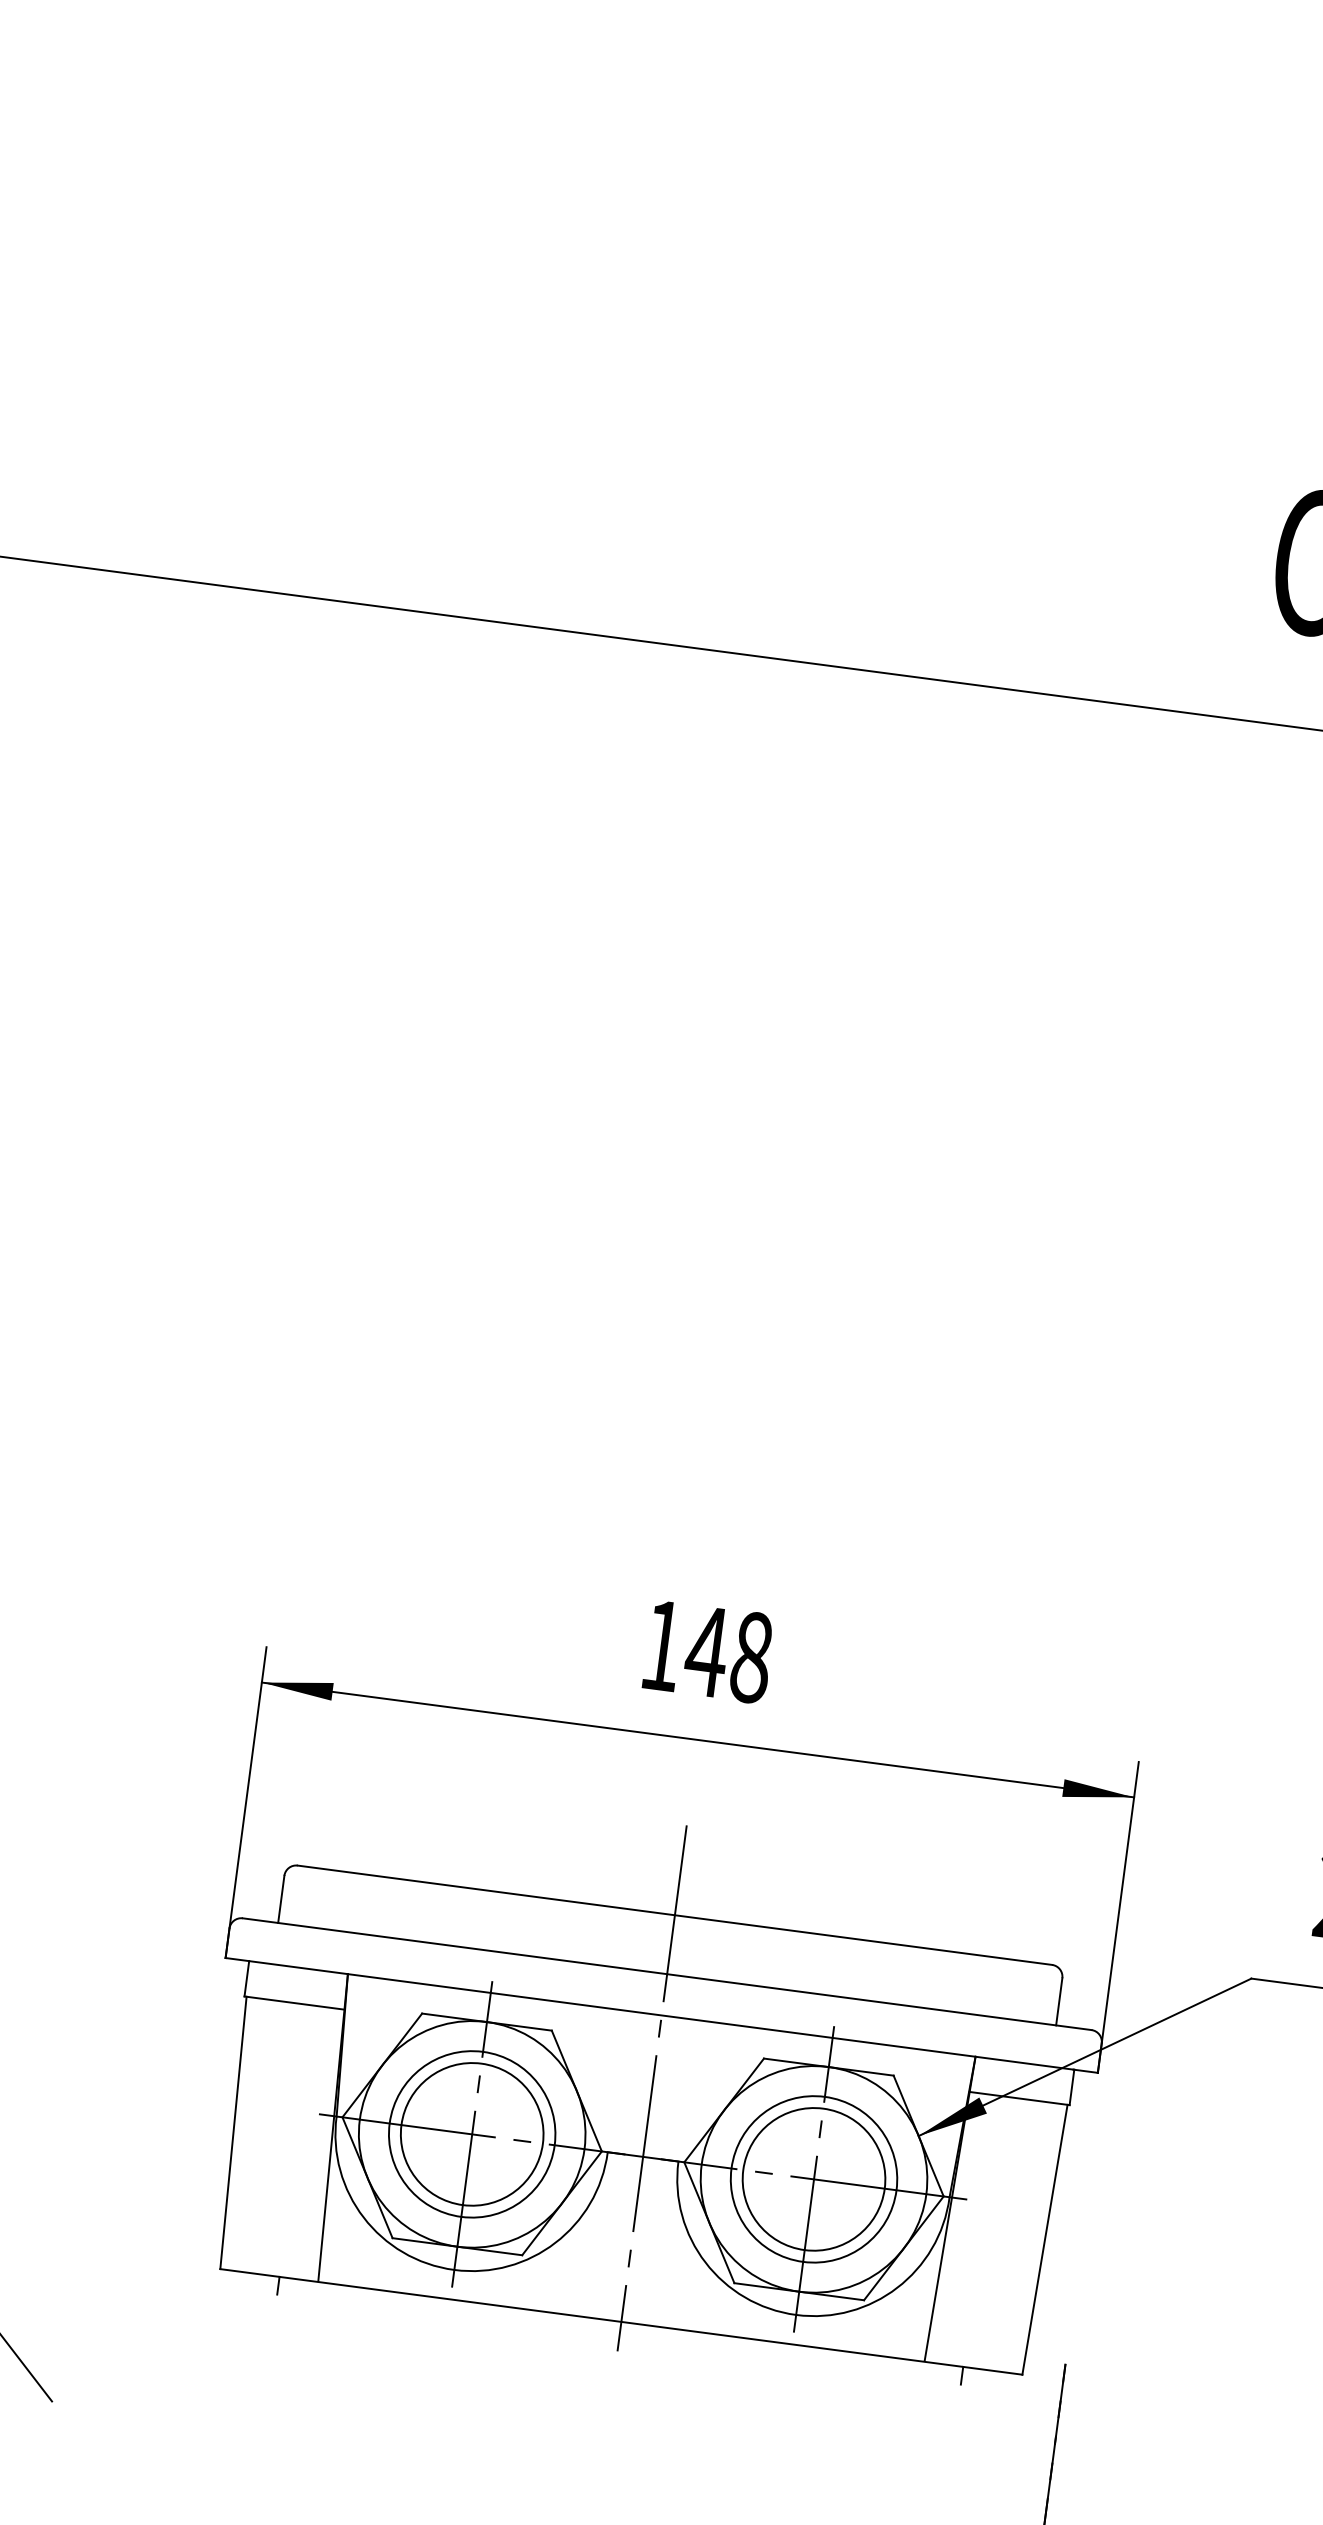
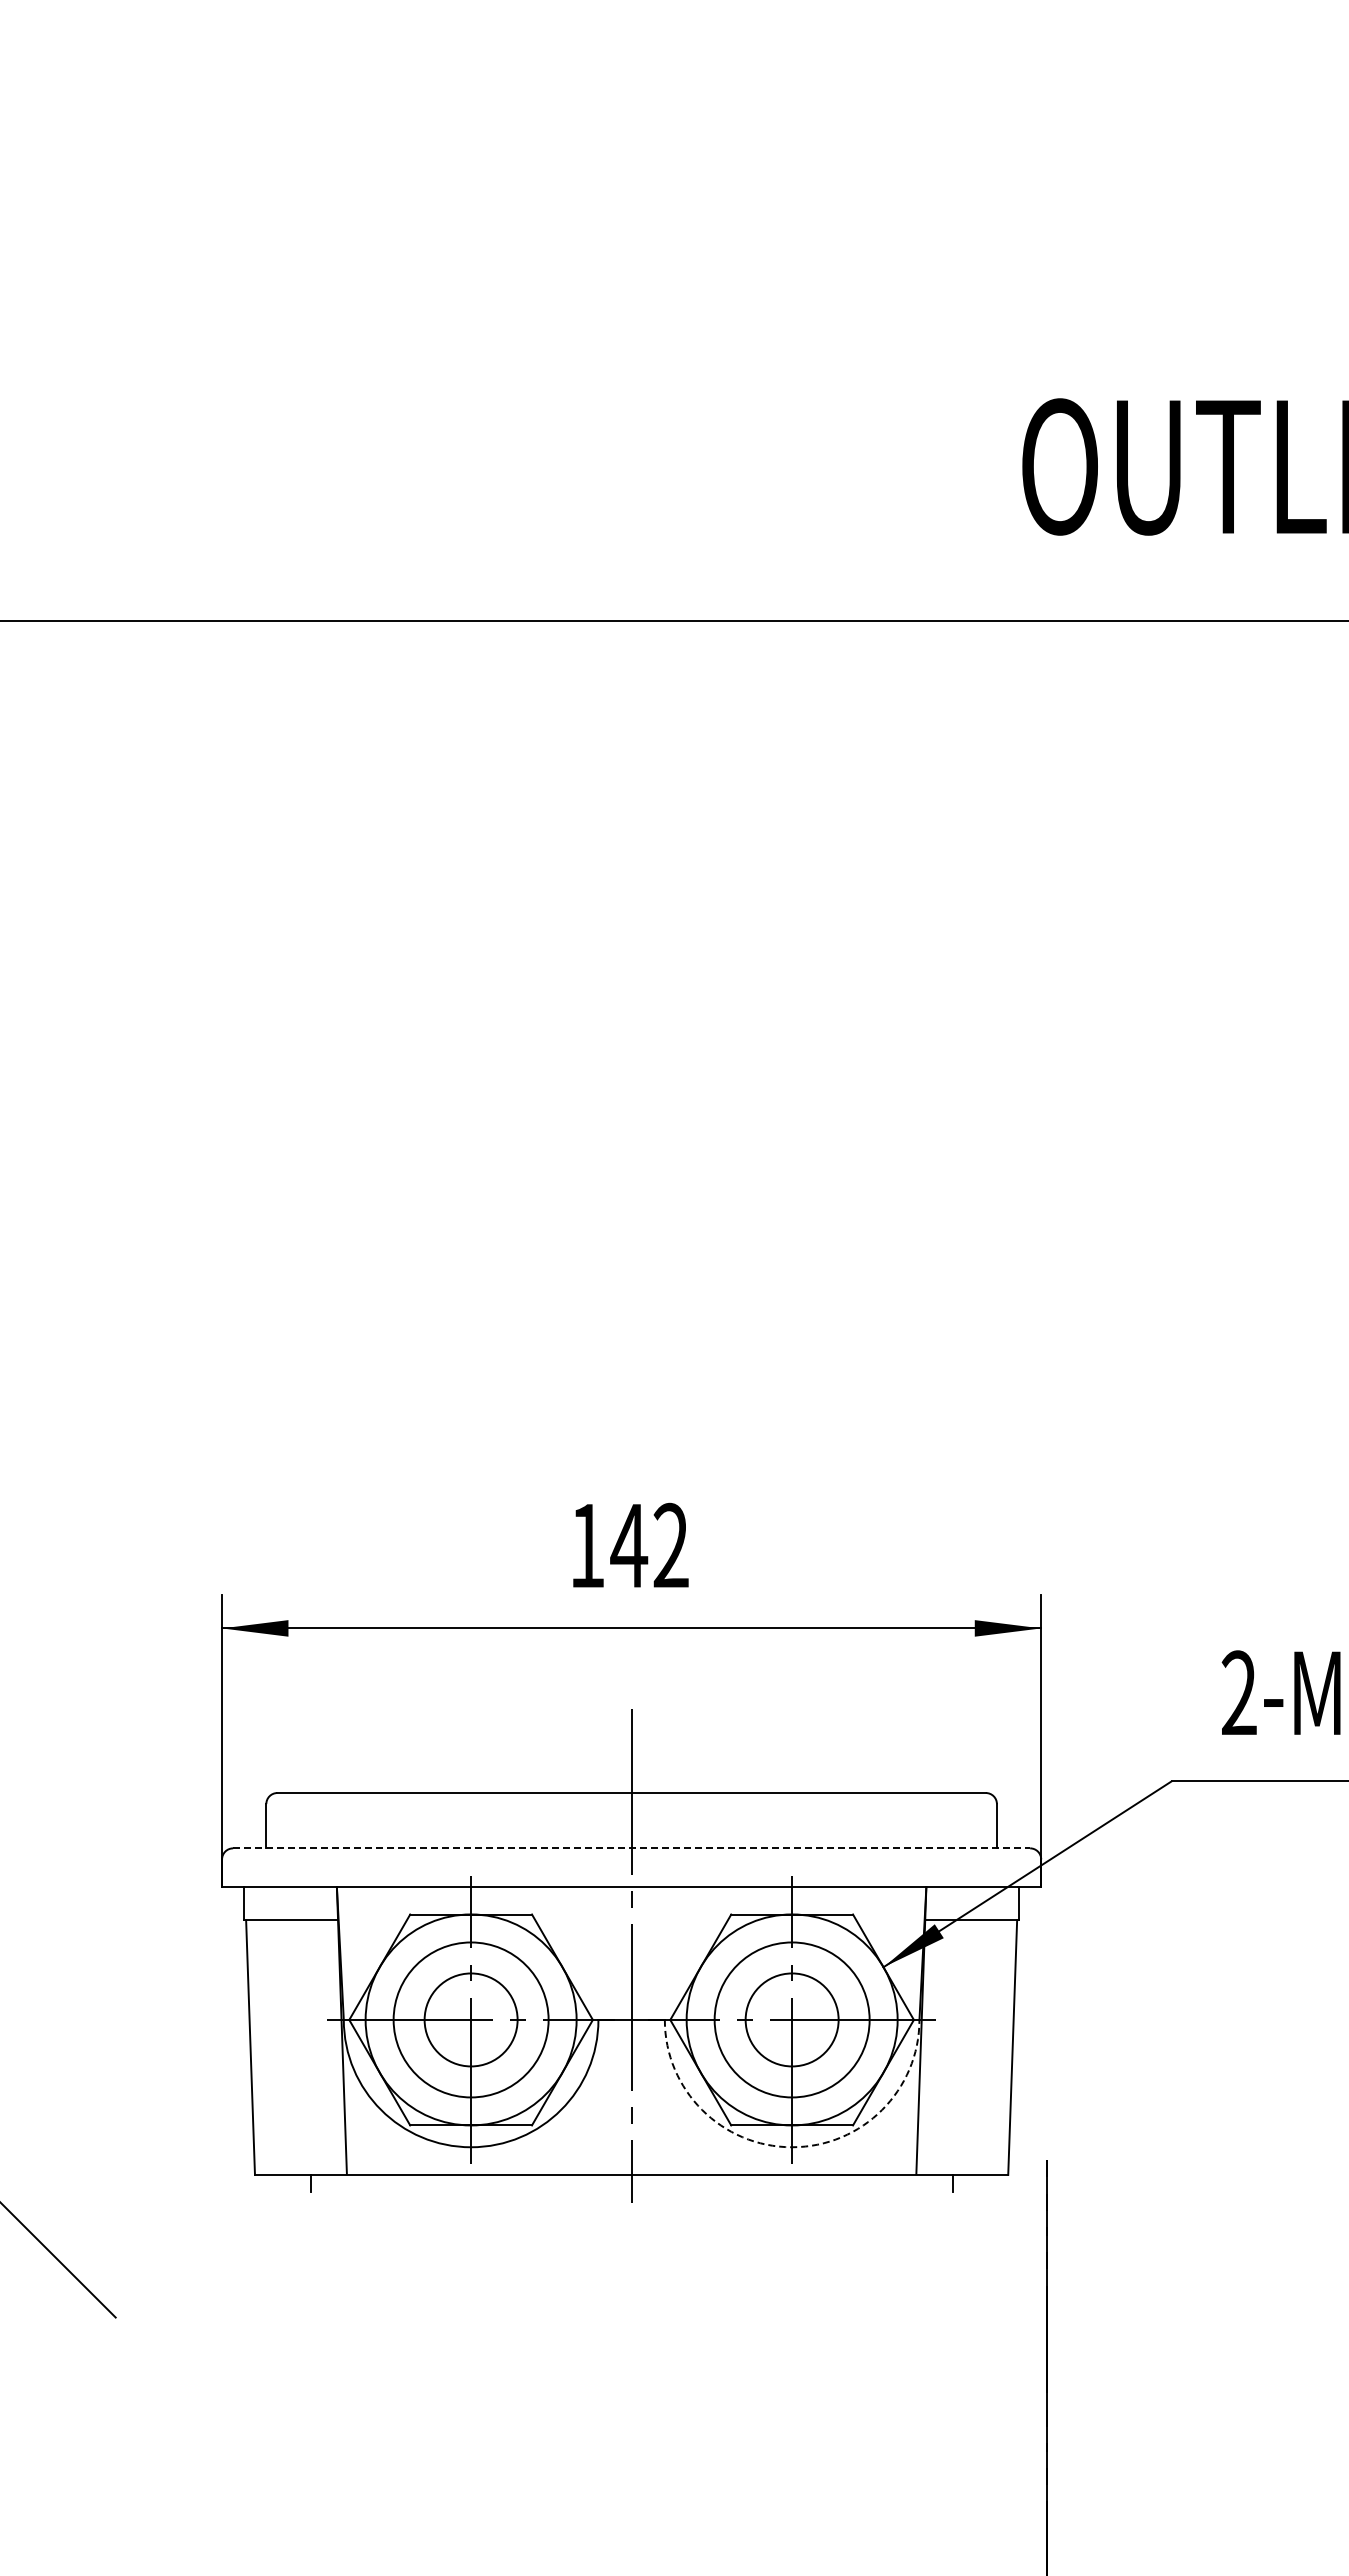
text: (751, 1657) -> (670, 1545), 148 -> 142
line: (667, 1974) -> (631, 1848), solid -> dashed
circle: (471, 2133) -> (470, 2019), size x0.7
circle: (813, 2178) -> (791, 2019), size x0.7
arc: (796, 2315) -> (792, 2147), solid -> dashed

